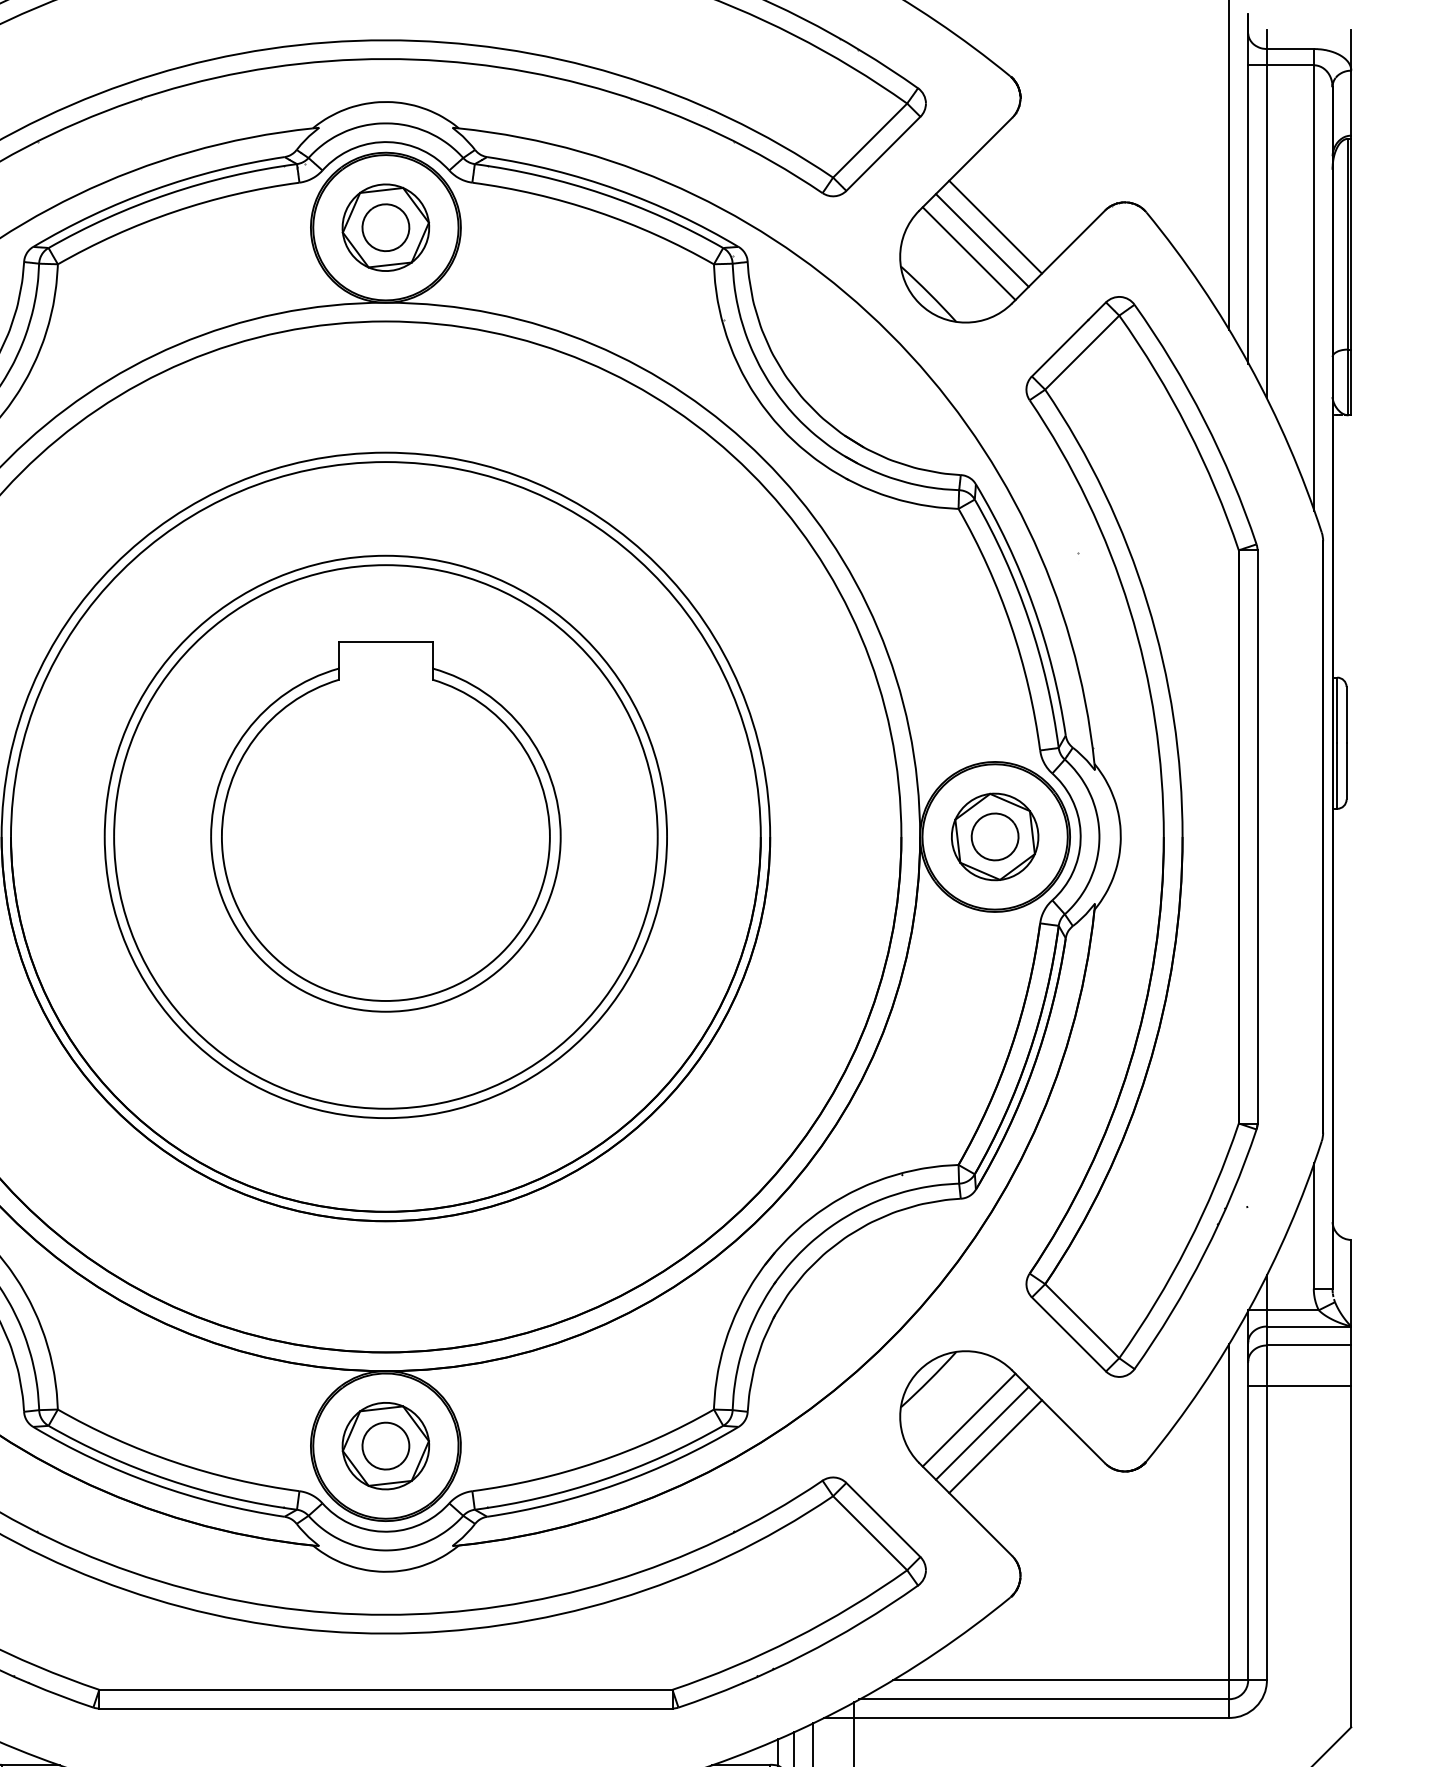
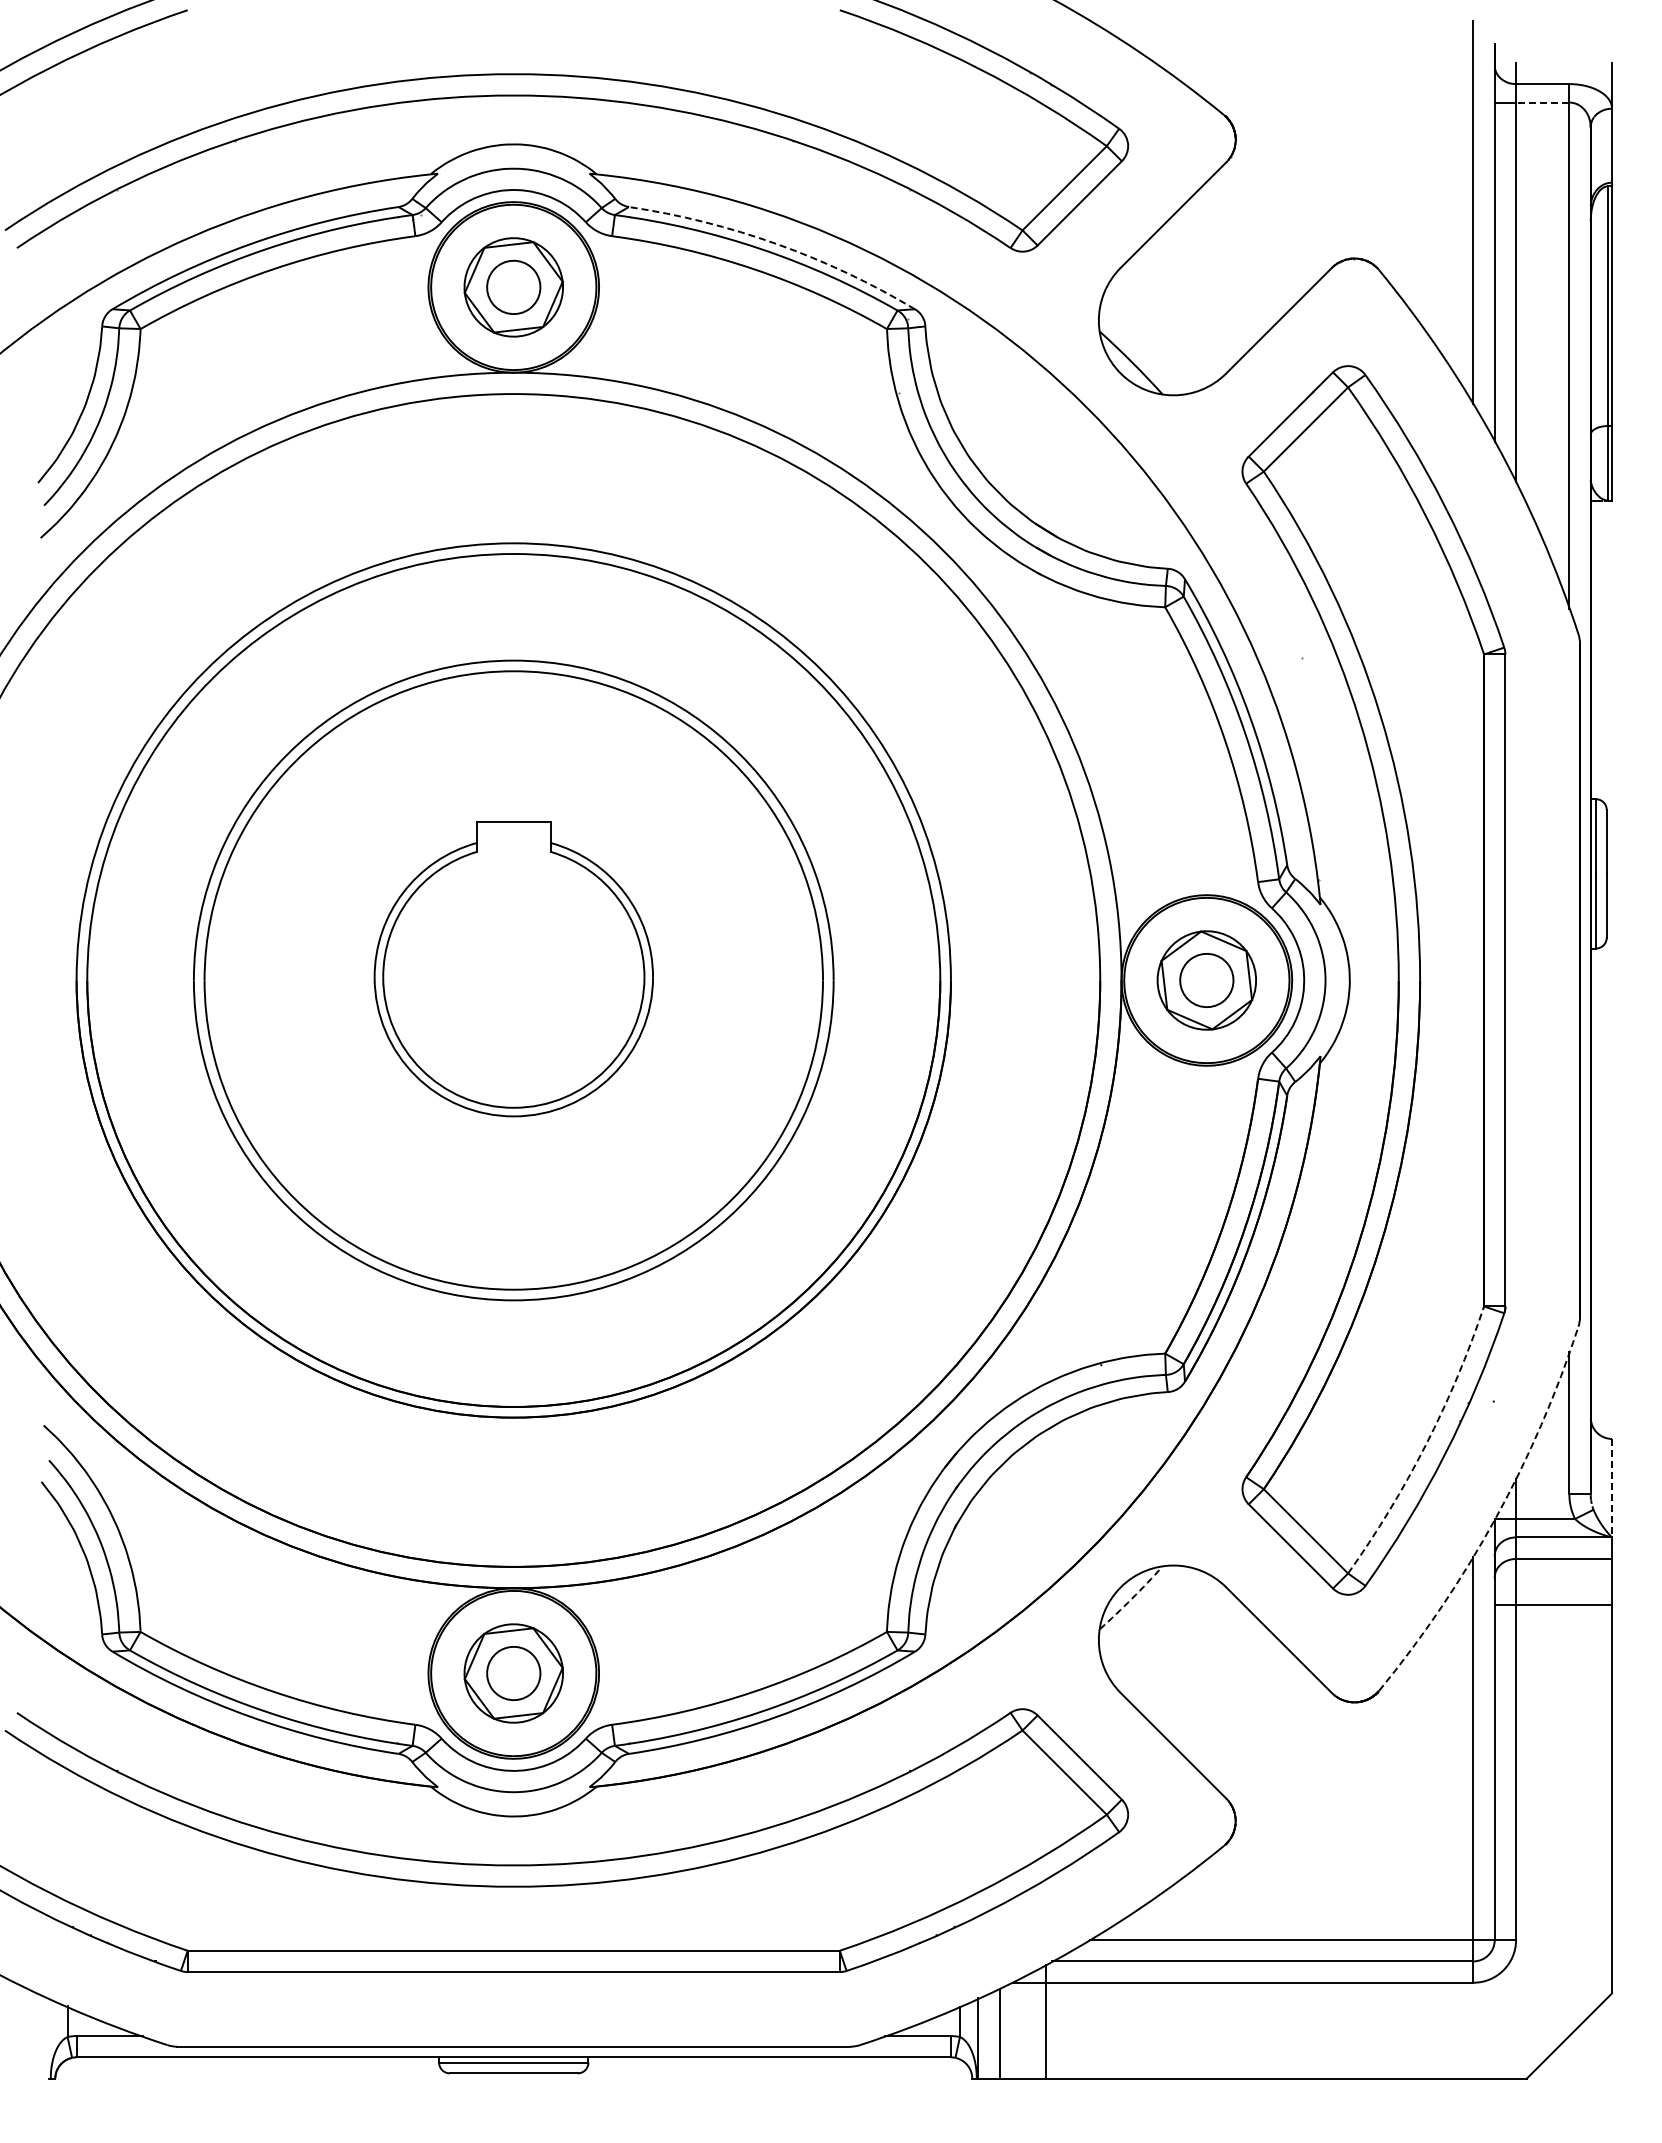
line: (1290, 65) -> (1542, 102), solid -> dashed
arc: (617, 190) -> (777, 244), solid -> dashed
line: (995, 226) -> (1207, 286), removed
line: (982, 240) -> (1192, 301), removed
line: (969, 253) -> (1177, 316), removed
part: (385, 827) -> (513, 969), size x0.7
arc: (1187, 1245) -> (1425, 1445), solid -> dashed
line: (1351, 1283) -> (1612, 1488), solid -> dashed
arc: (1248, 1308) -> (1495, 1517), solid -> dashed
arc: (929, 1380) -> (1132, 1598), solid -> dashed
line: (969, 1419) -> (1177, 1643), removed
line: (982, 1432) -> (1192, 1658), removed
line: (995, 1446) -> (1207, 1673), removed

